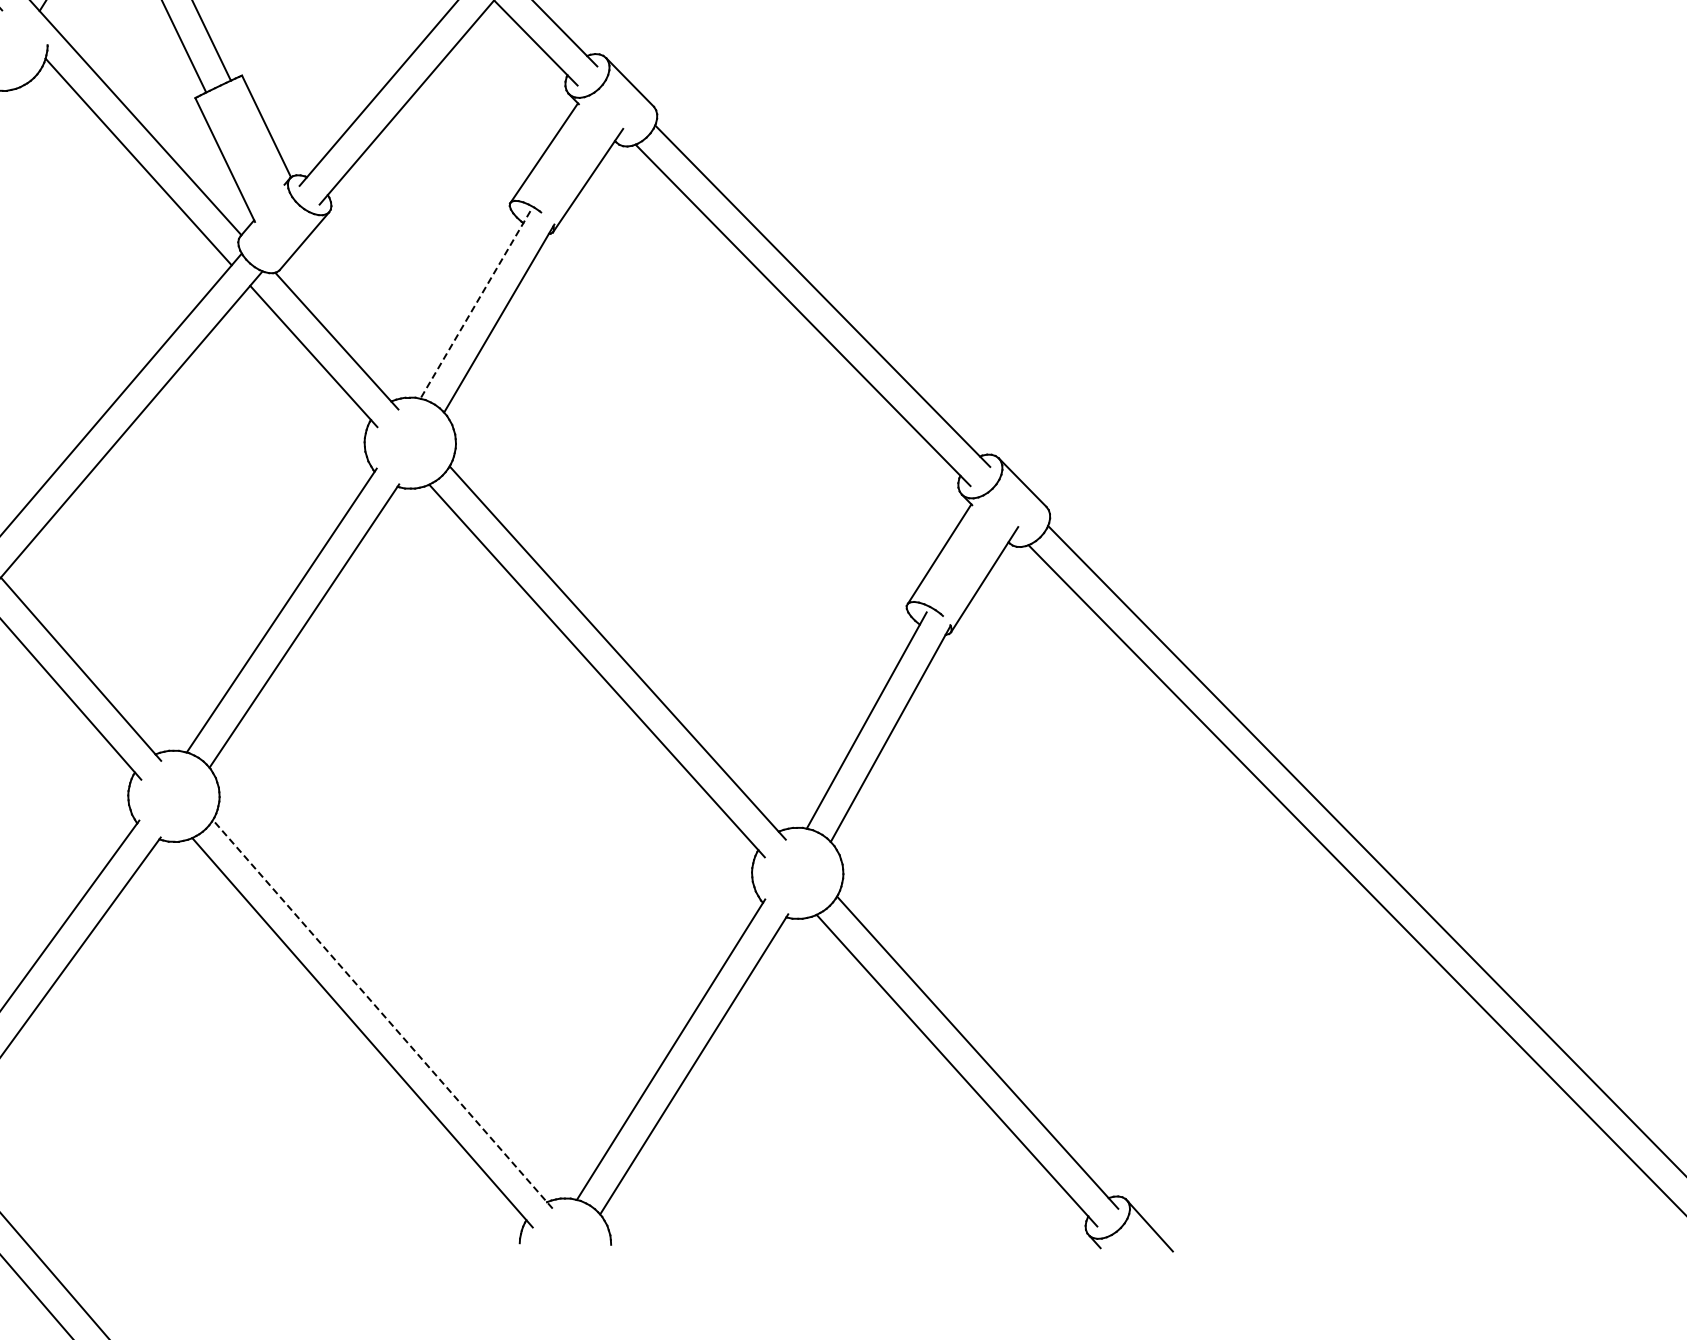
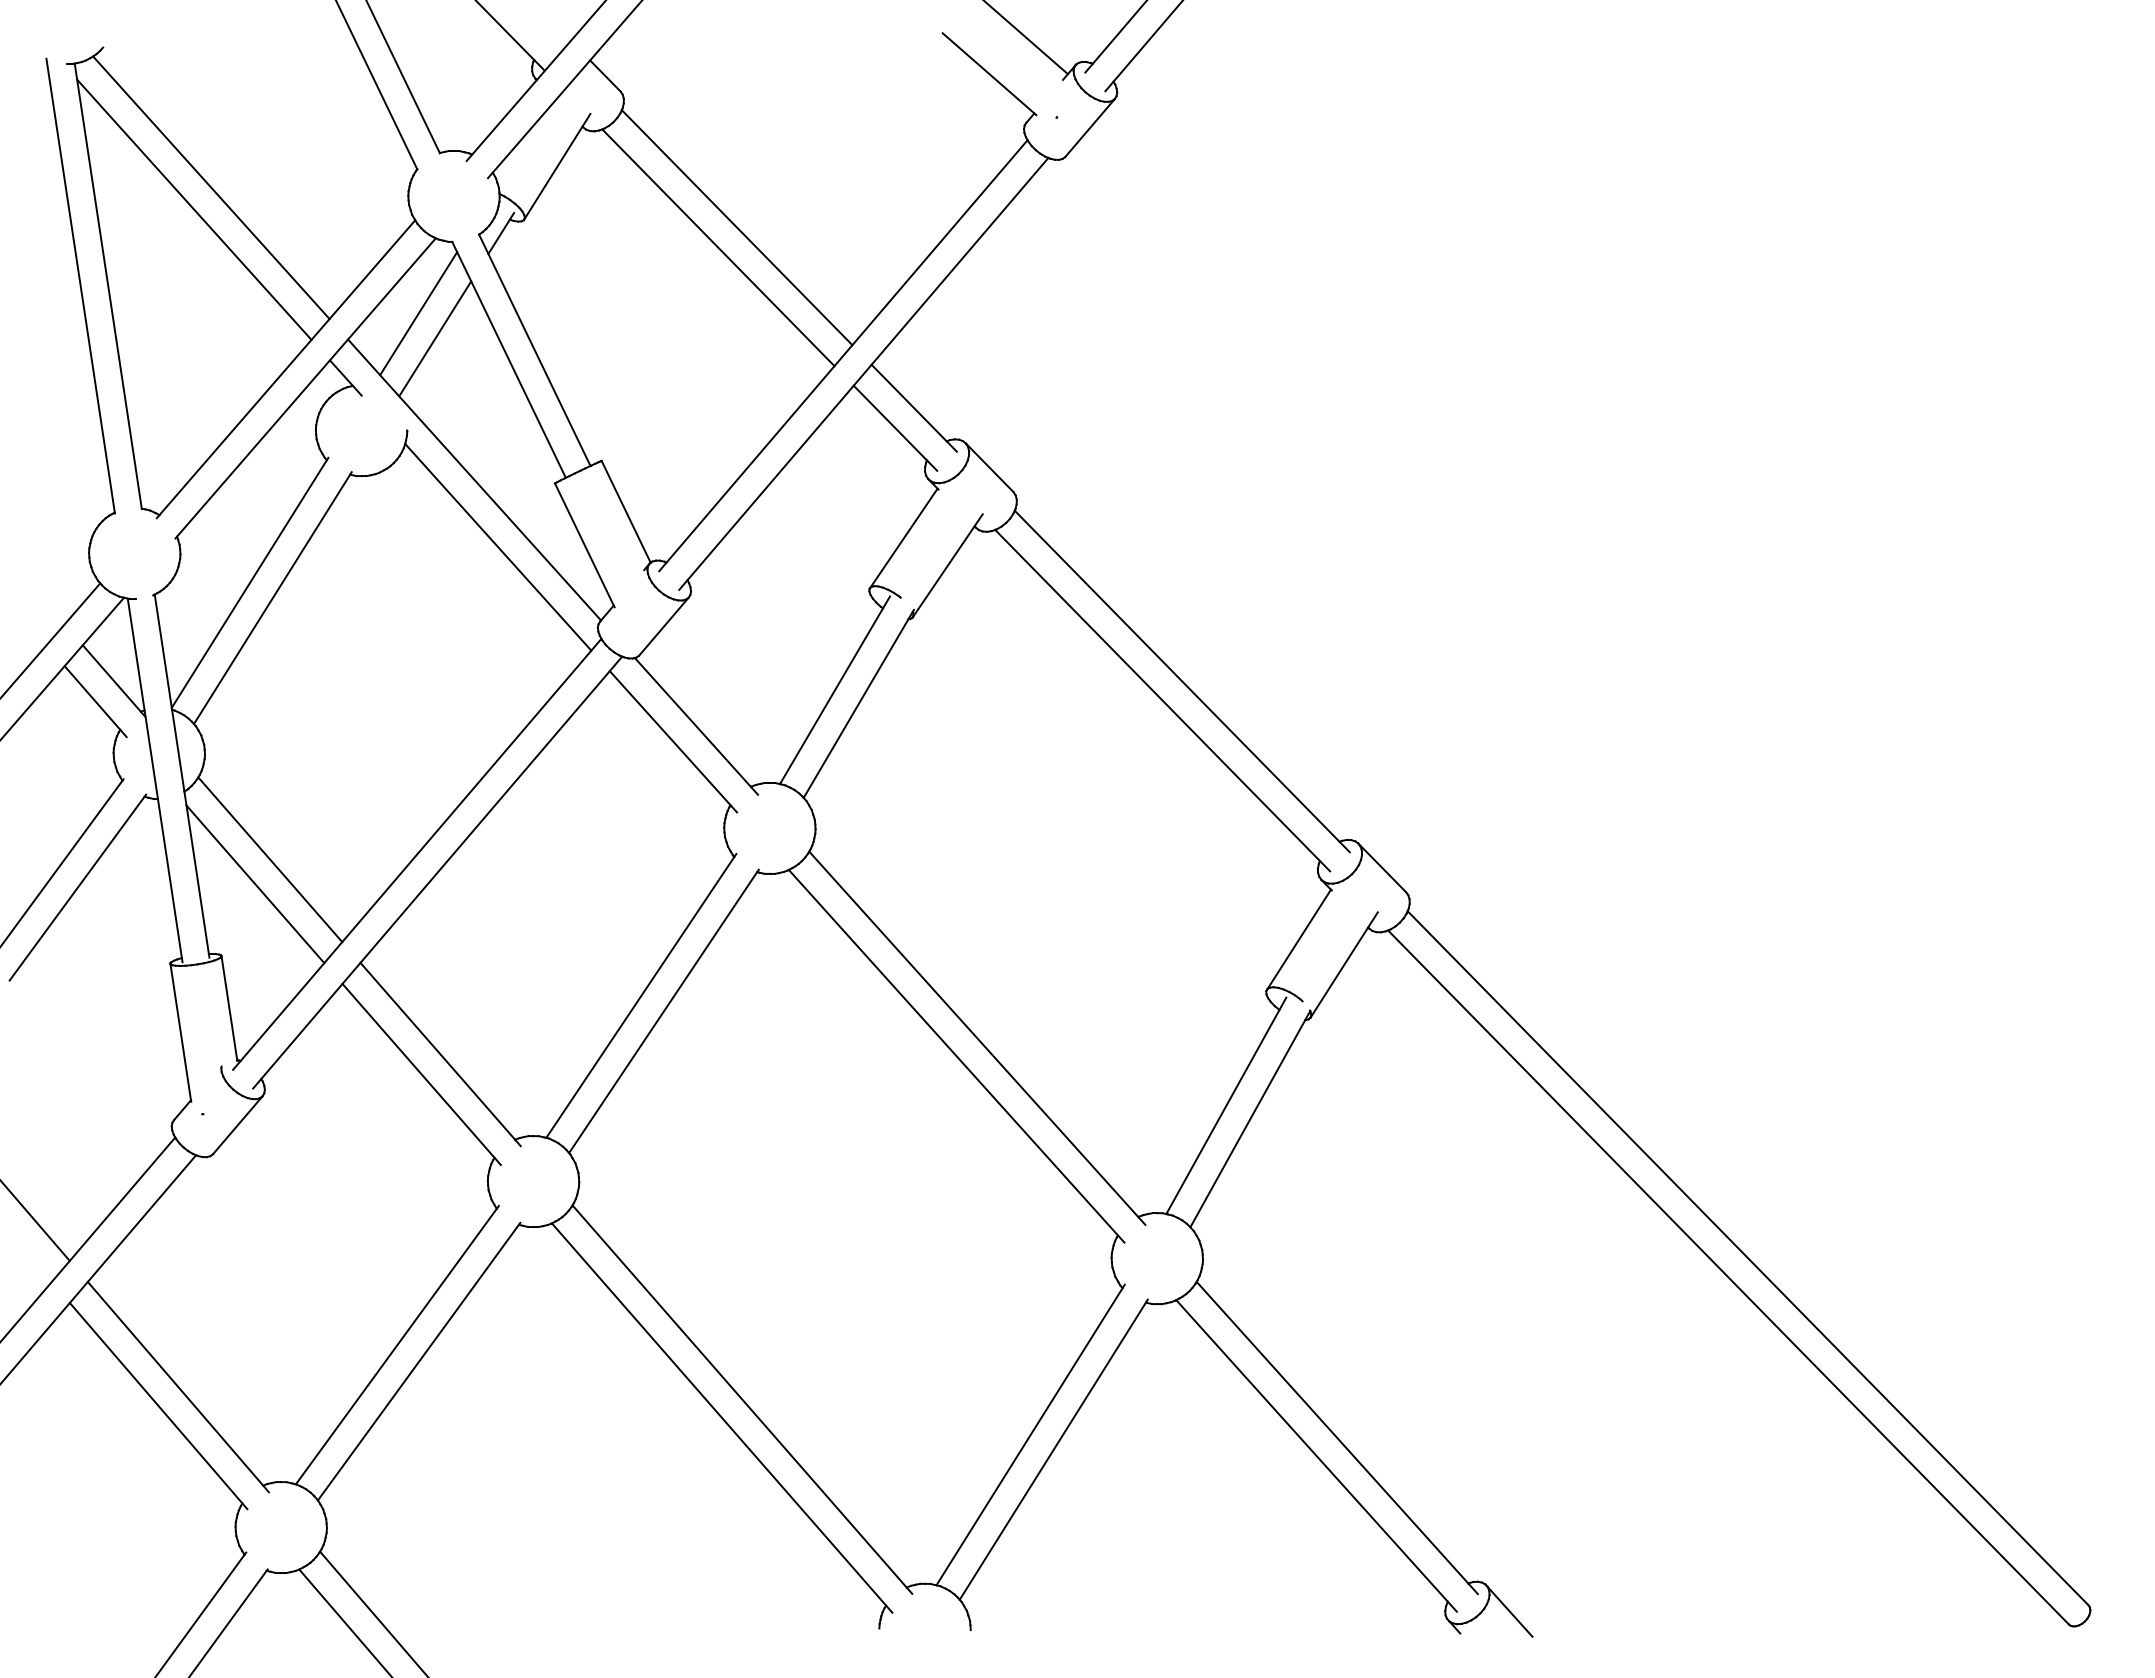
line: (475, 305) -> (835, 690), dashed -> solid
line: (382, 1014) -> (742, 1399), dashed -> solid

